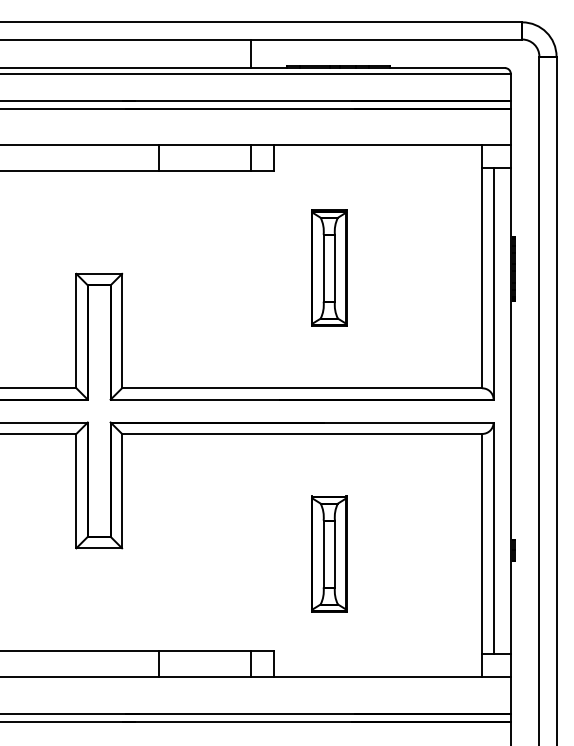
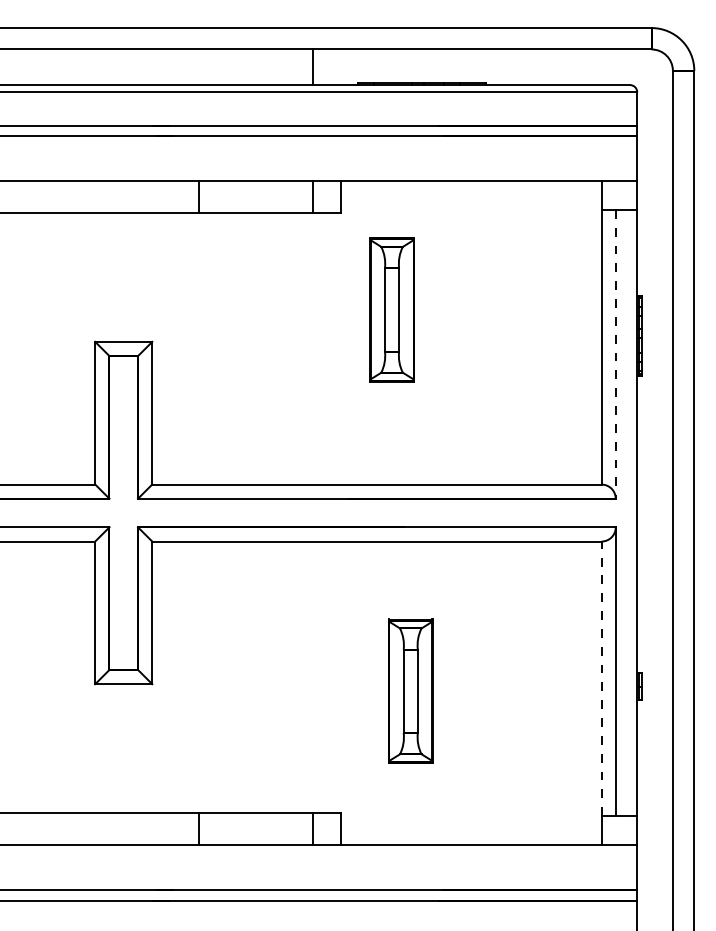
part: (329, 267) -> (392, 308), moved
line: (493, 283) -> (615, 353), solid -> dashed
line: (482, 543) -> (601, 678), solid -> dashed

